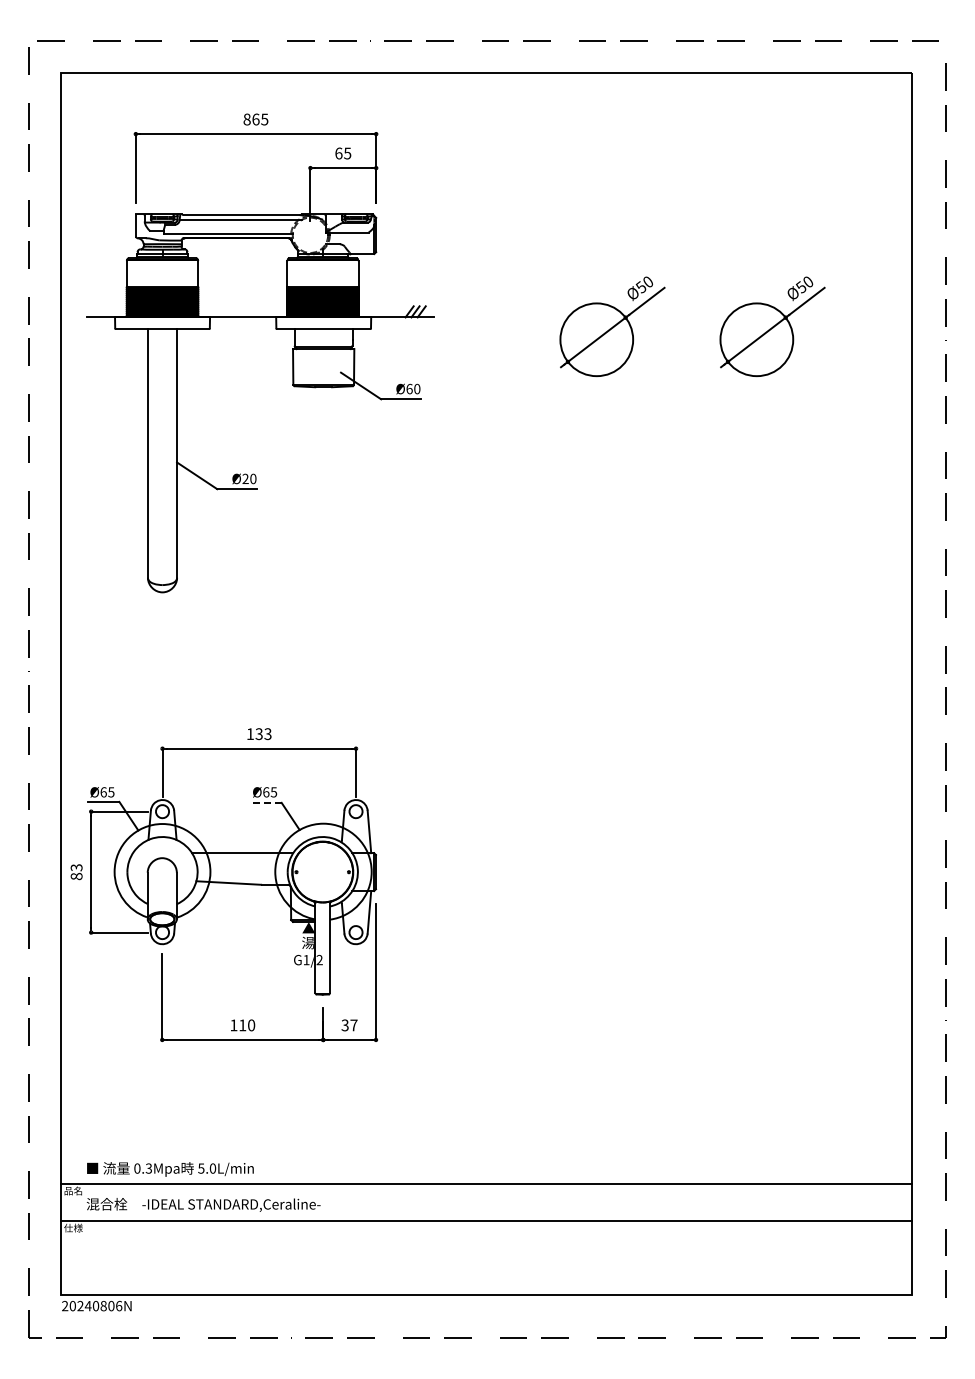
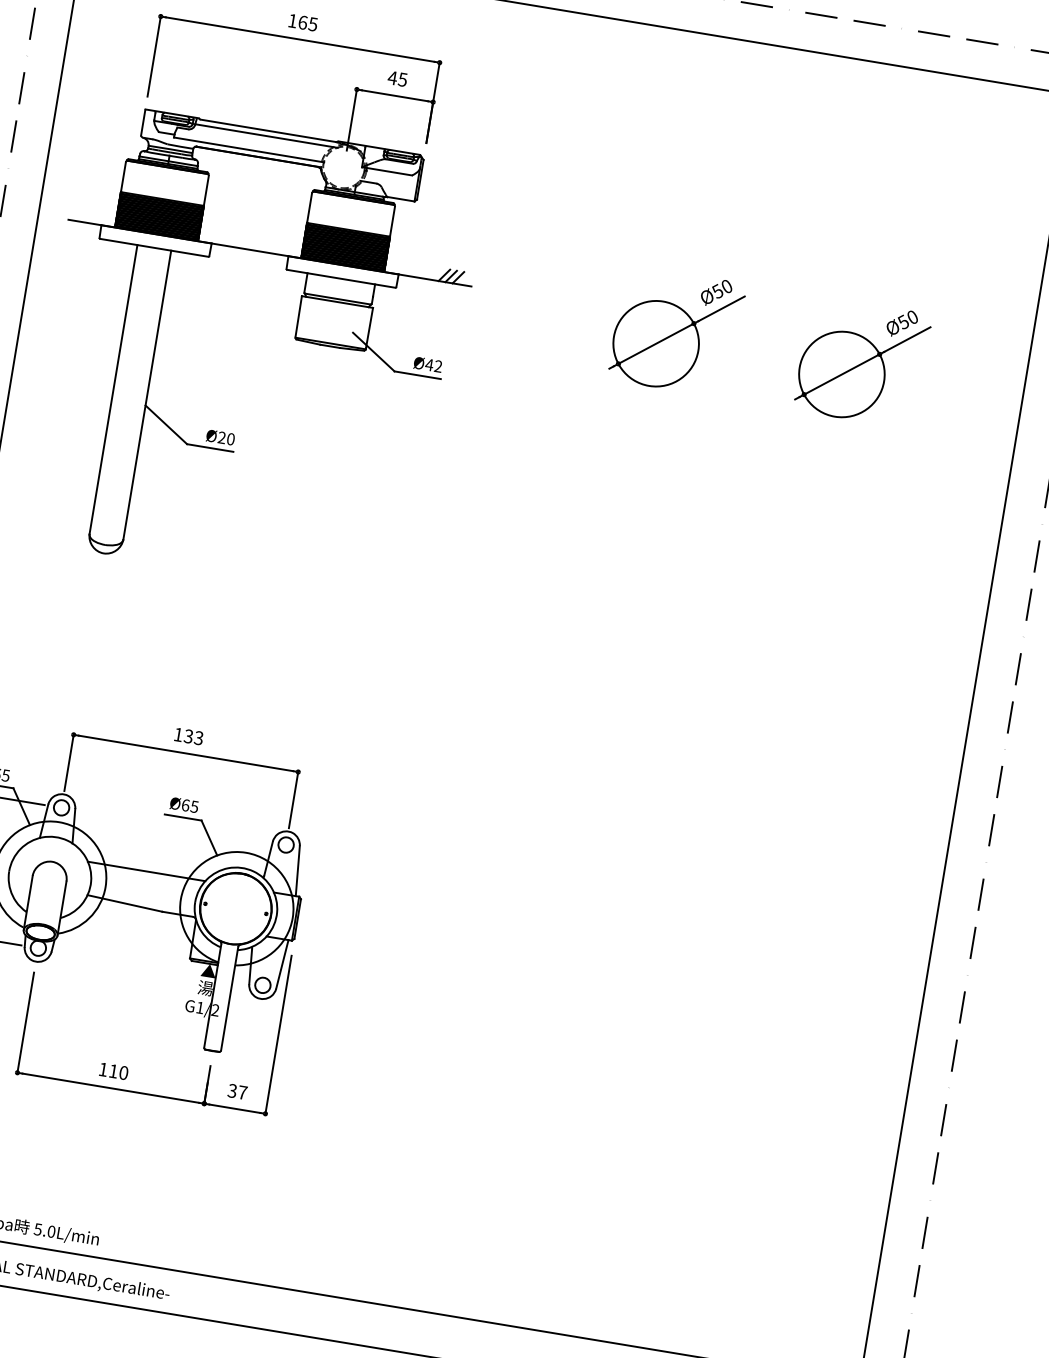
text: (246, 119) -> (292, 20), 865 -> 165
text: (338, 153) -> (392, 77), 65 -> 45
text: (413, 388) -> (434, 365), Ø60 -> Ø42
line: (265, 802) -> (182, 817), dashed -> solid

